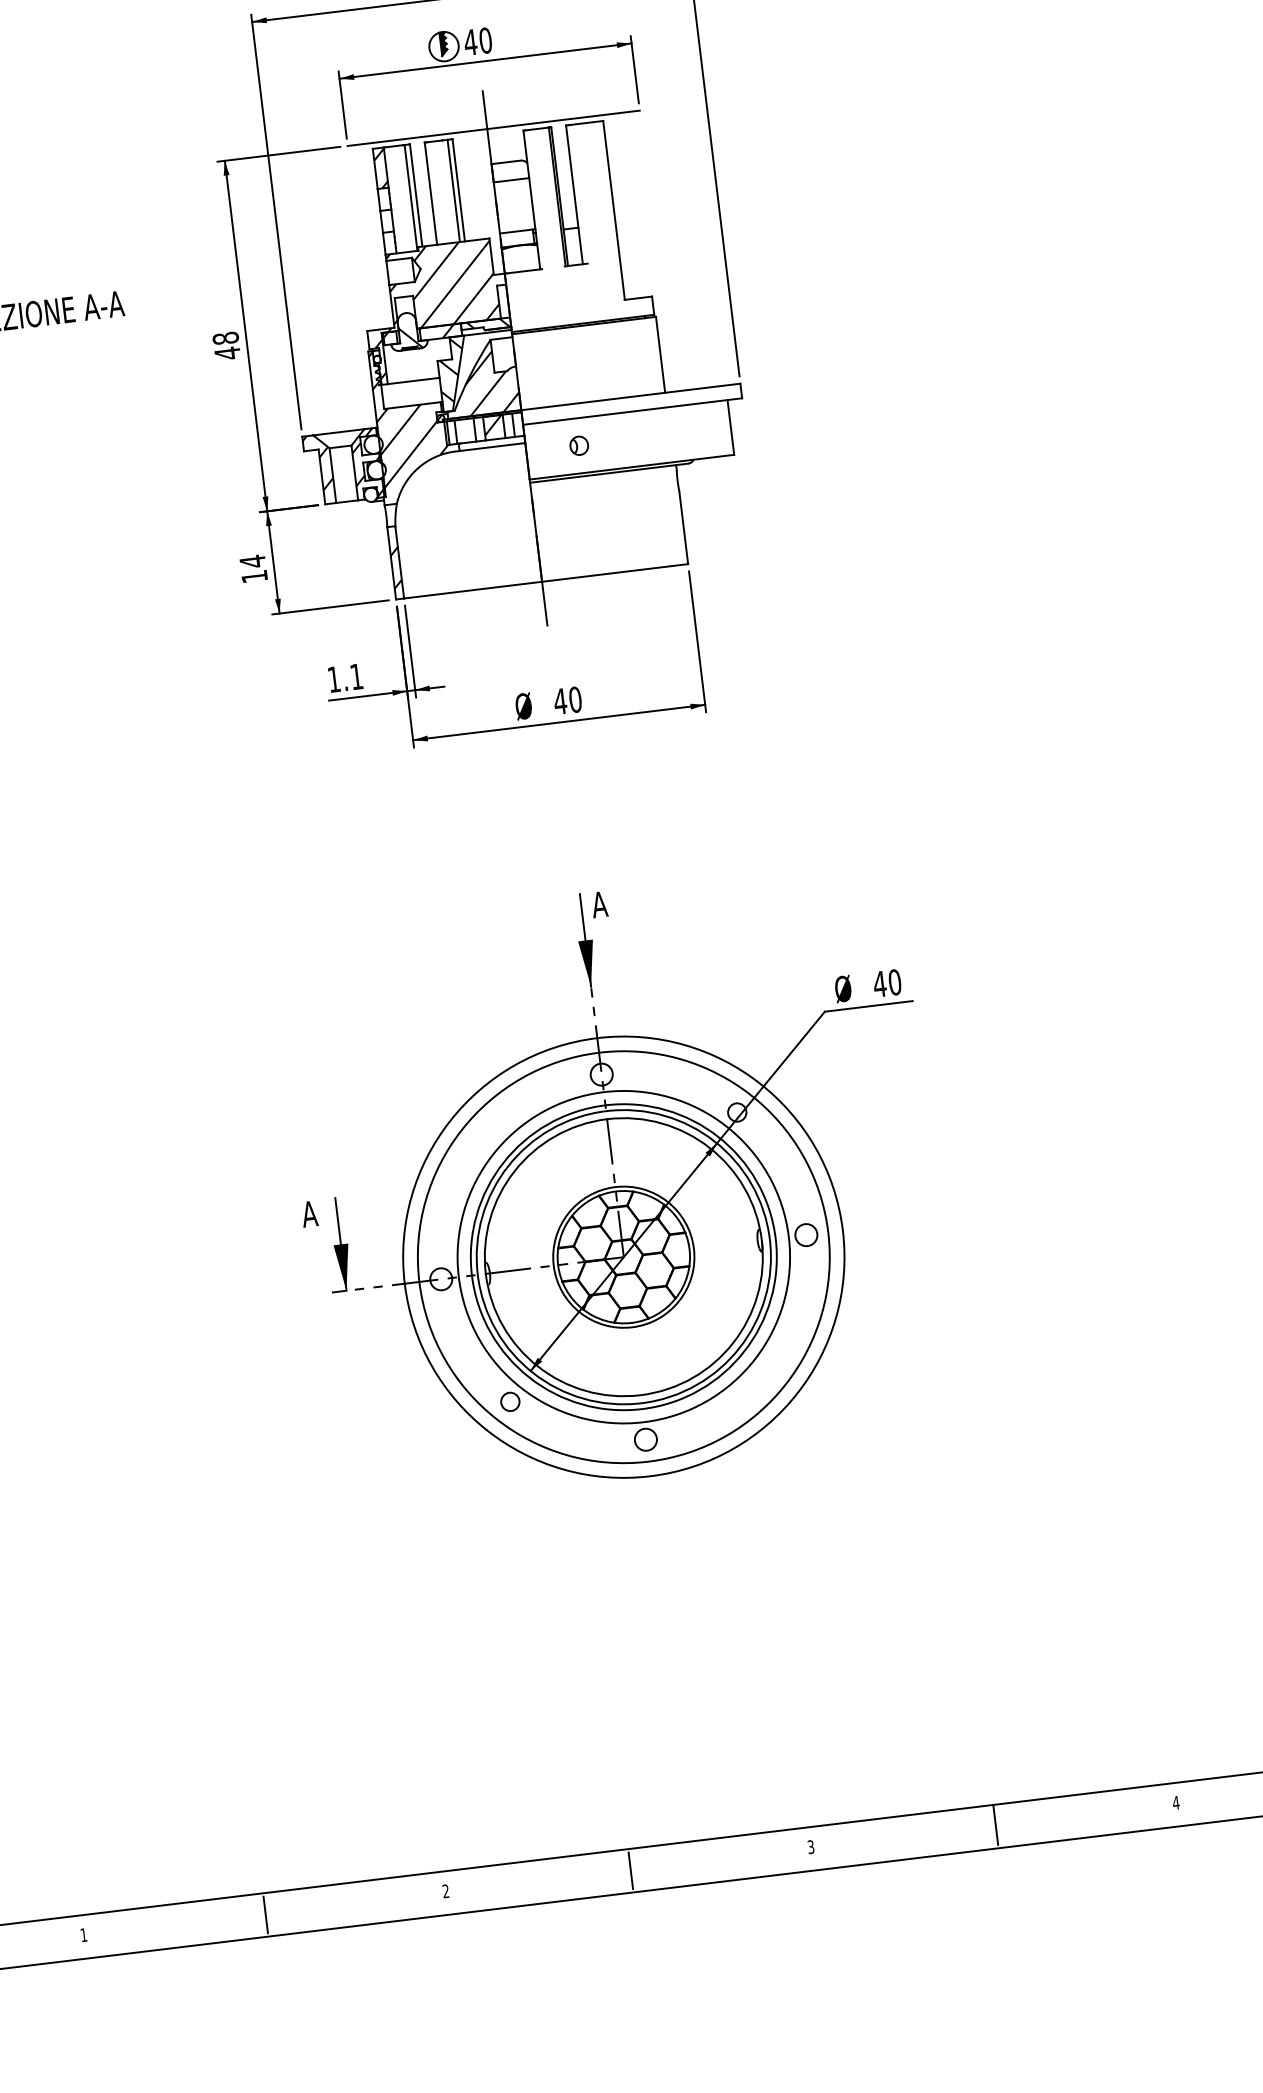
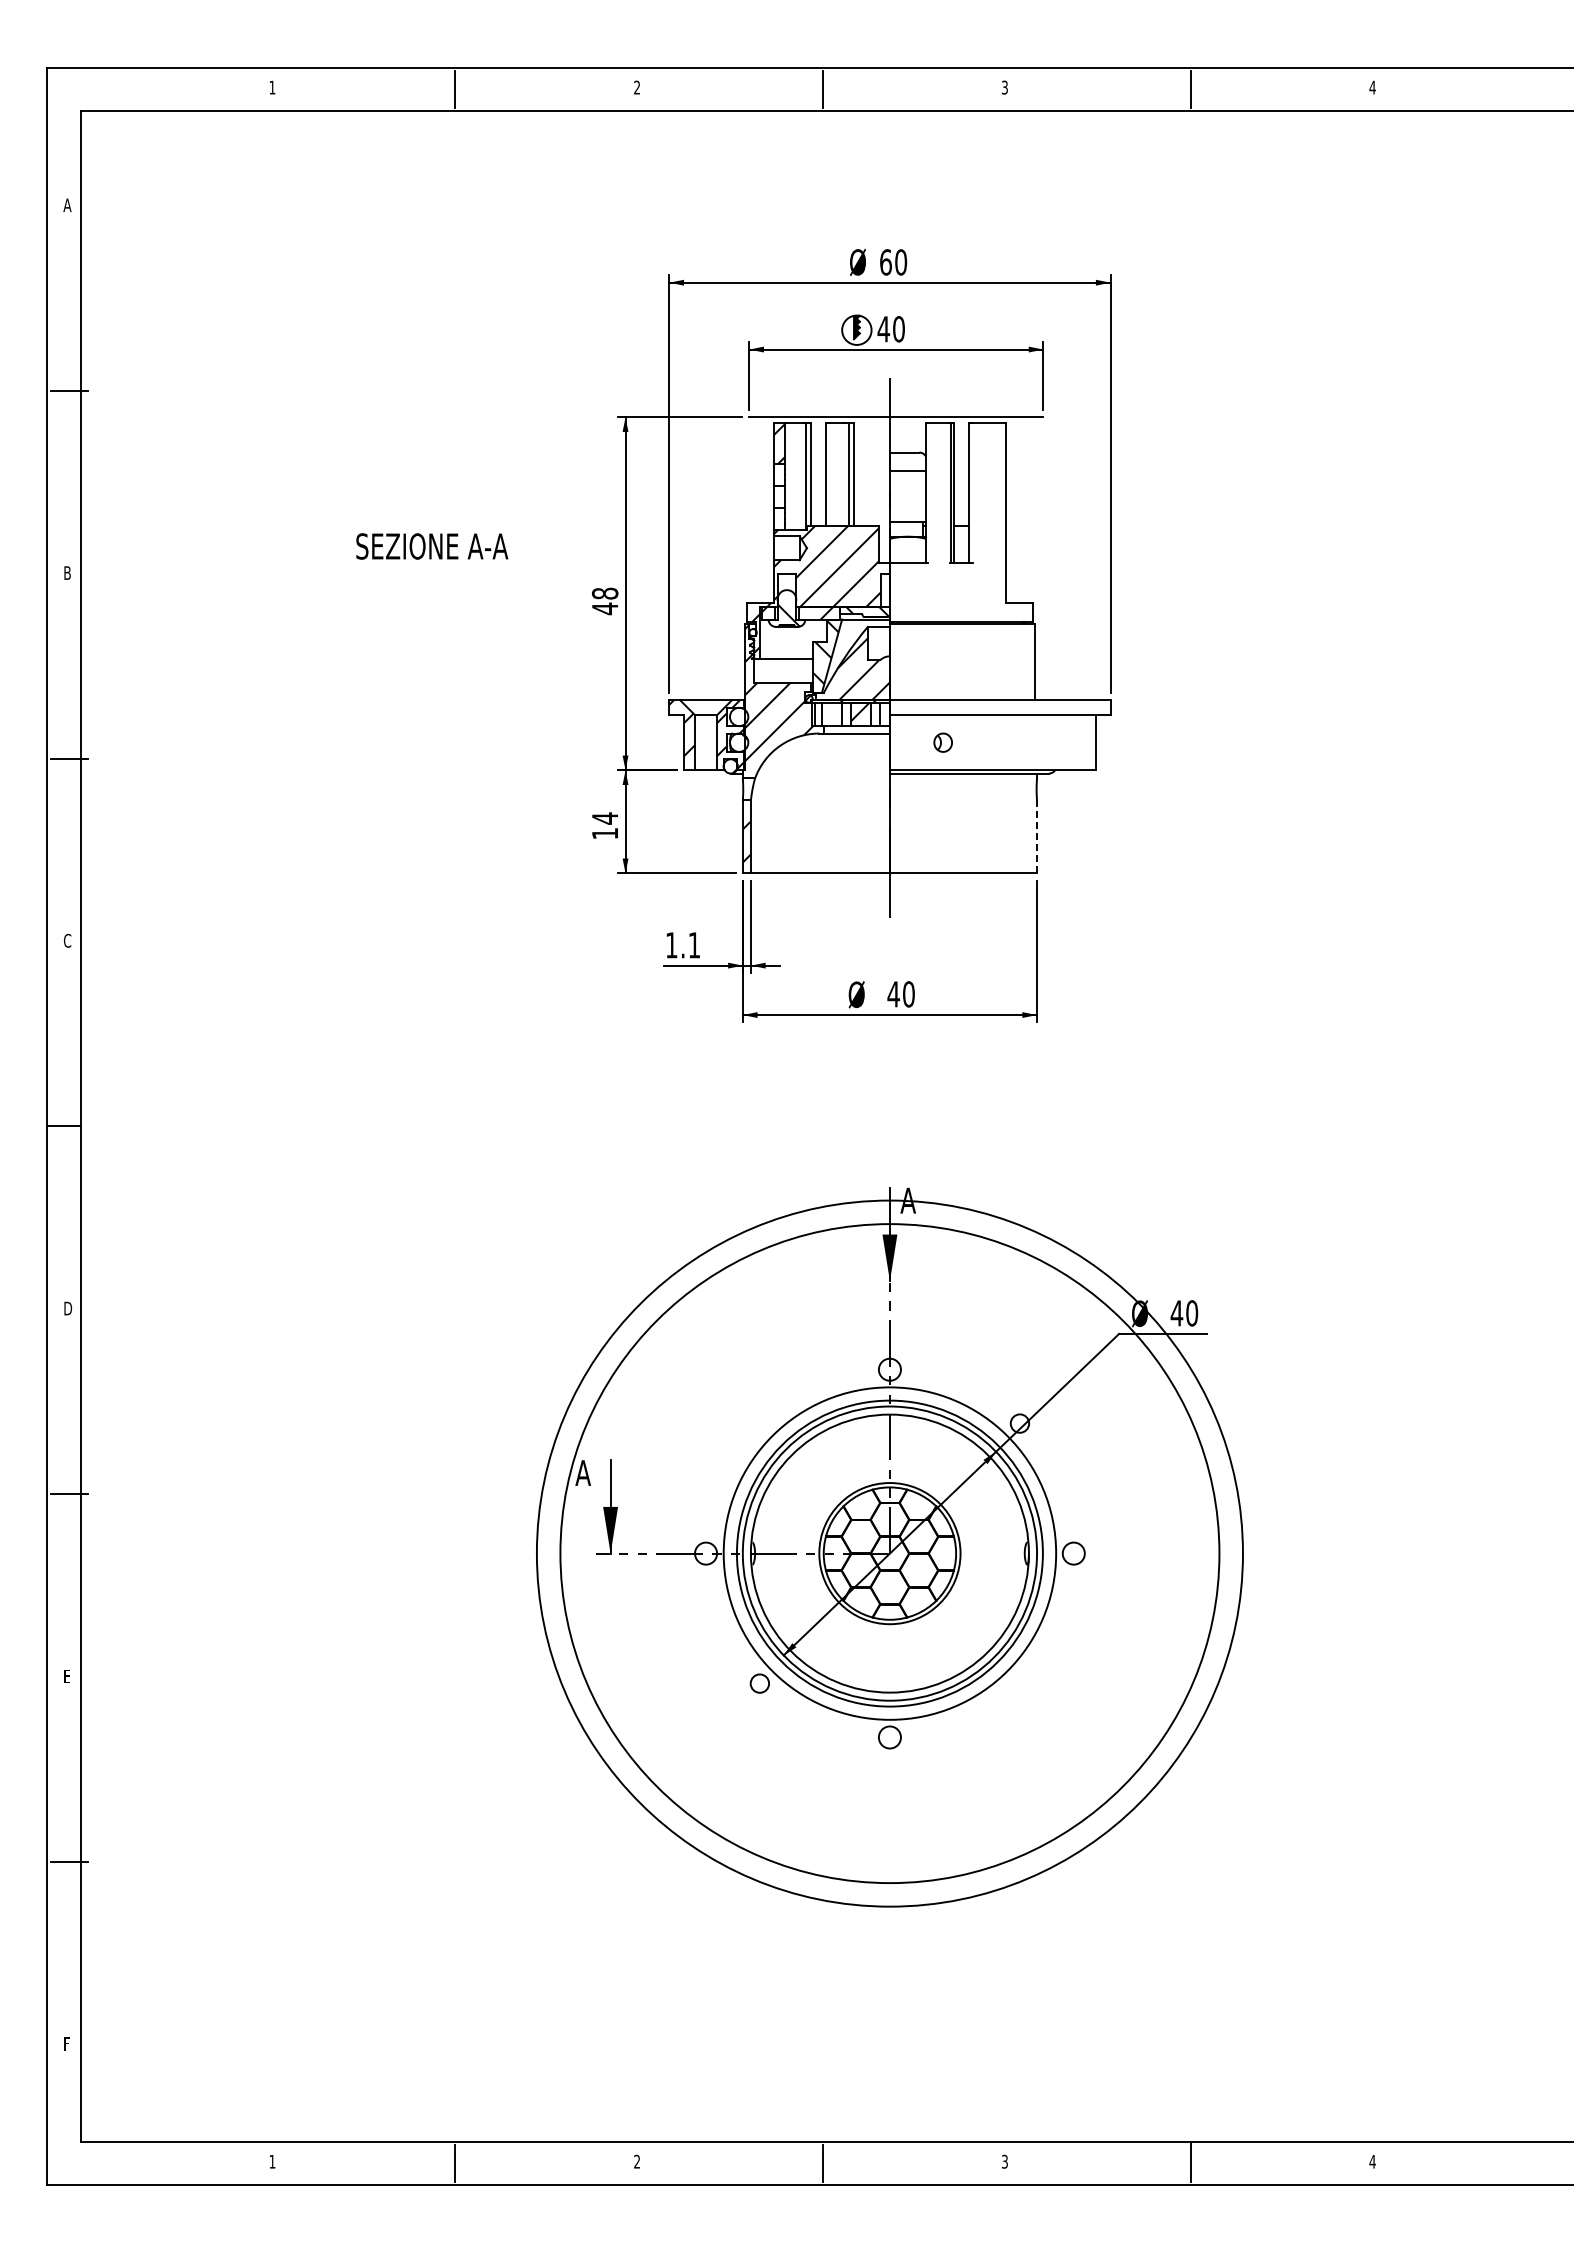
line: (684, 527) -> (1037, 836), solid -> dashed
circle: (623, 1257) -> (889, 1553), size x1.6
circle: (623, 1257) -> (889, 1553), size x1.6

